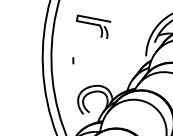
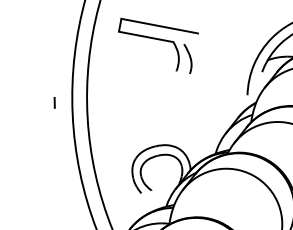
part: (93, 26) -> (158, 44), size x1.4
curve: (73, 60) -> (55, 102), moved

